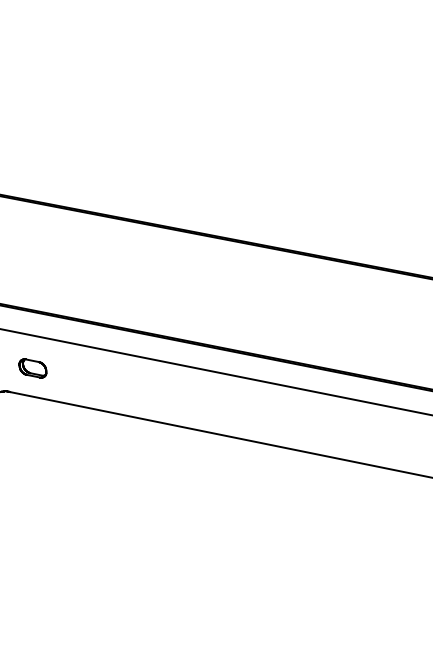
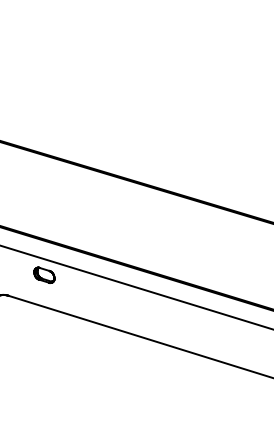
part: (32, 368) -> (44, 275), moved

